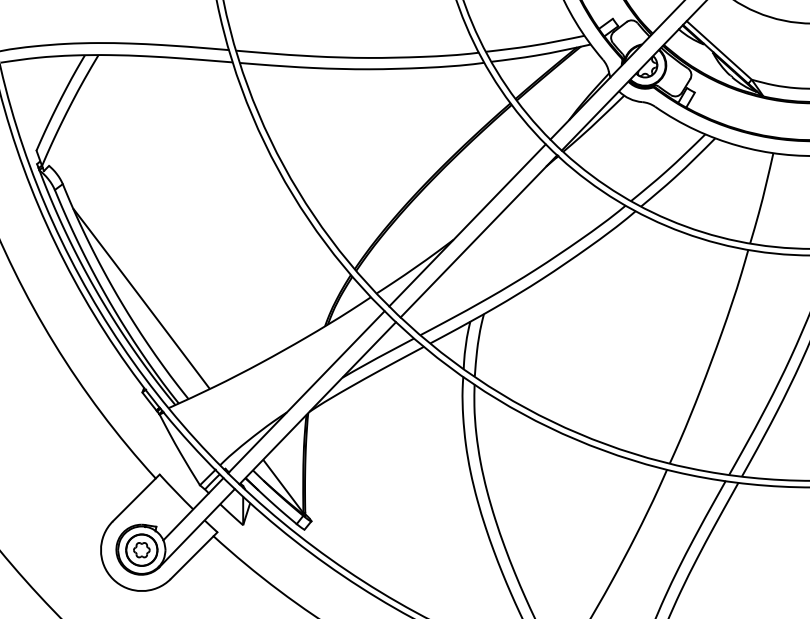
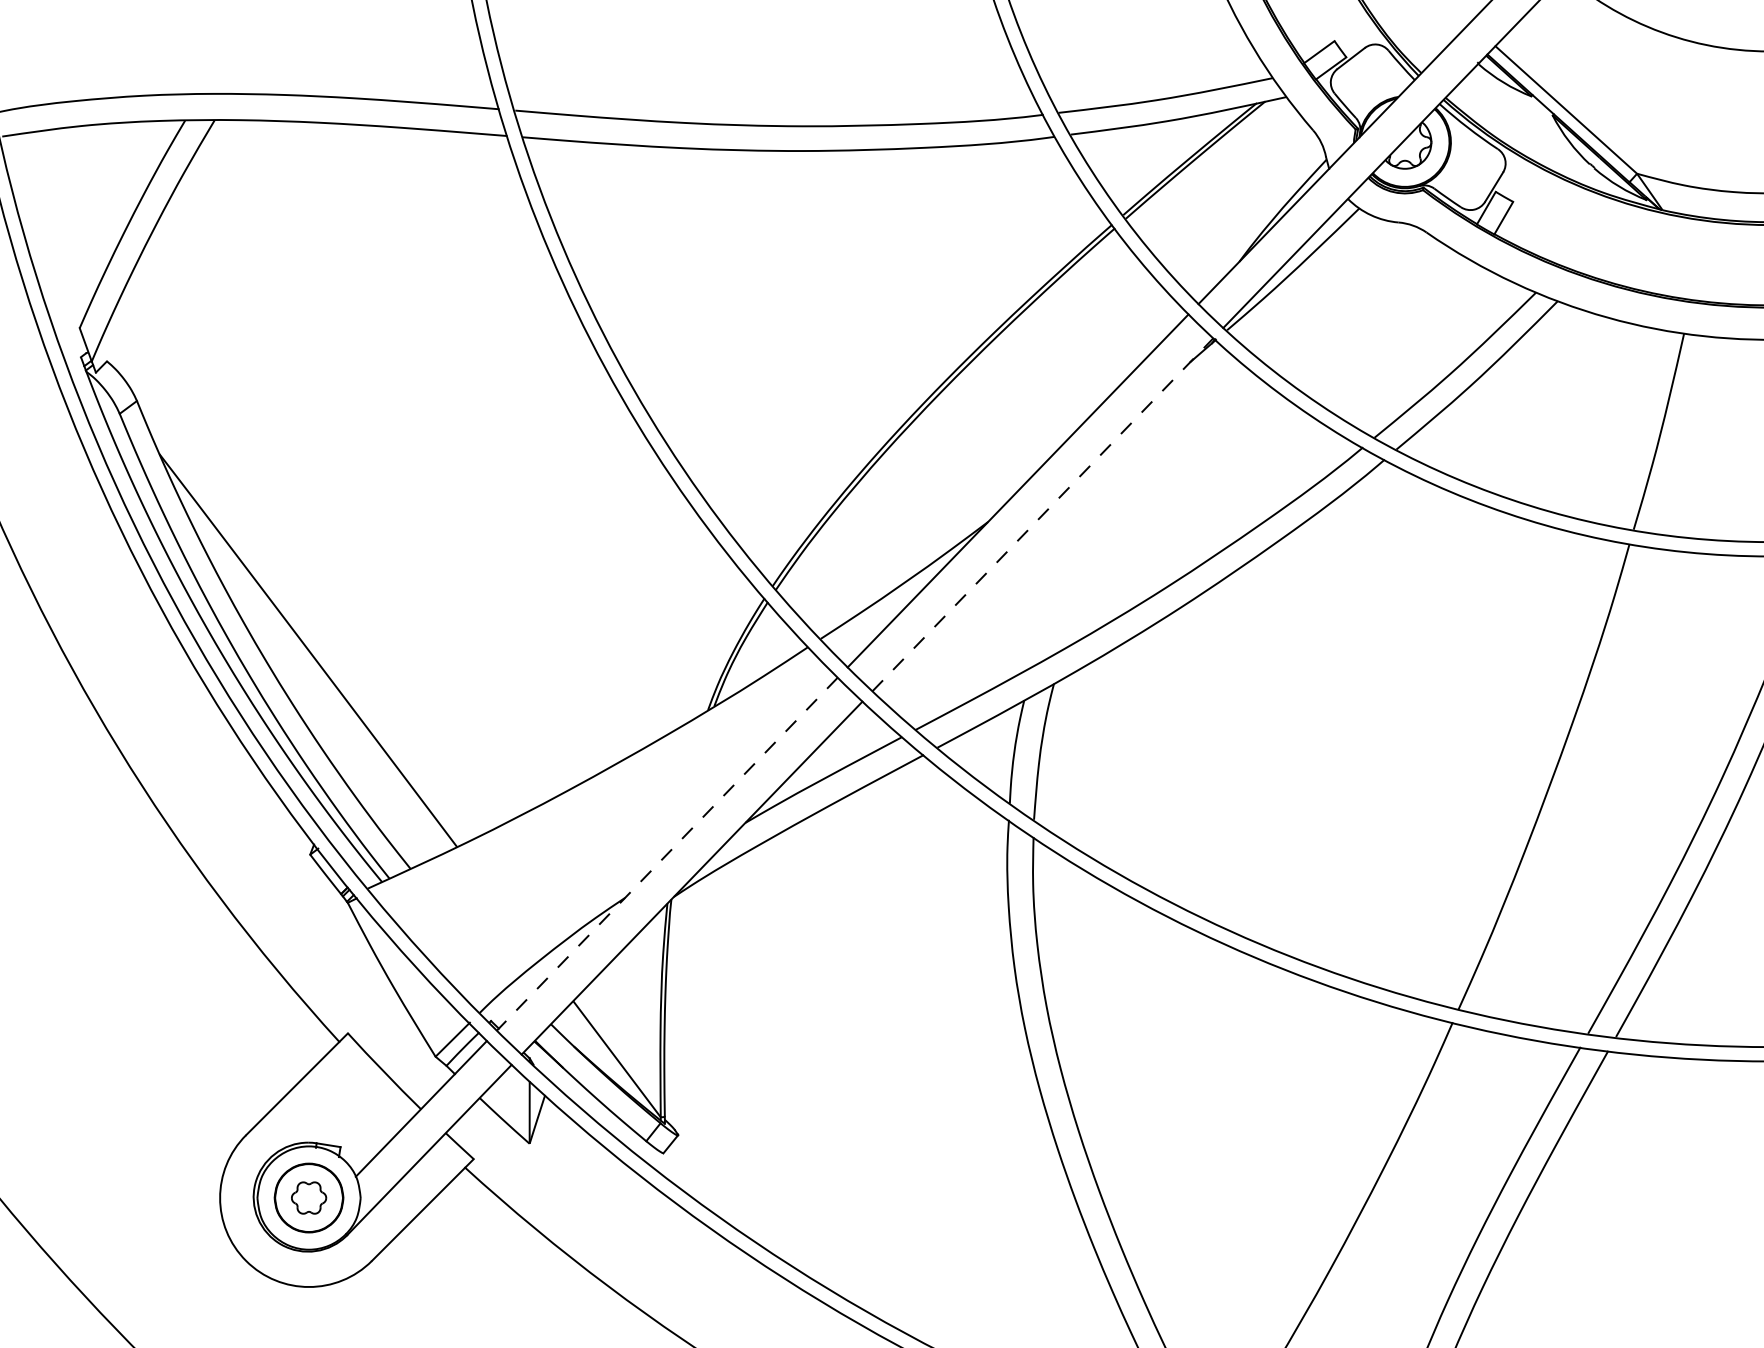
line: (478, 236) -> (1042, 515), solid -> dashed
line: (306, 392) -> (667, 854), solid -> dashed

